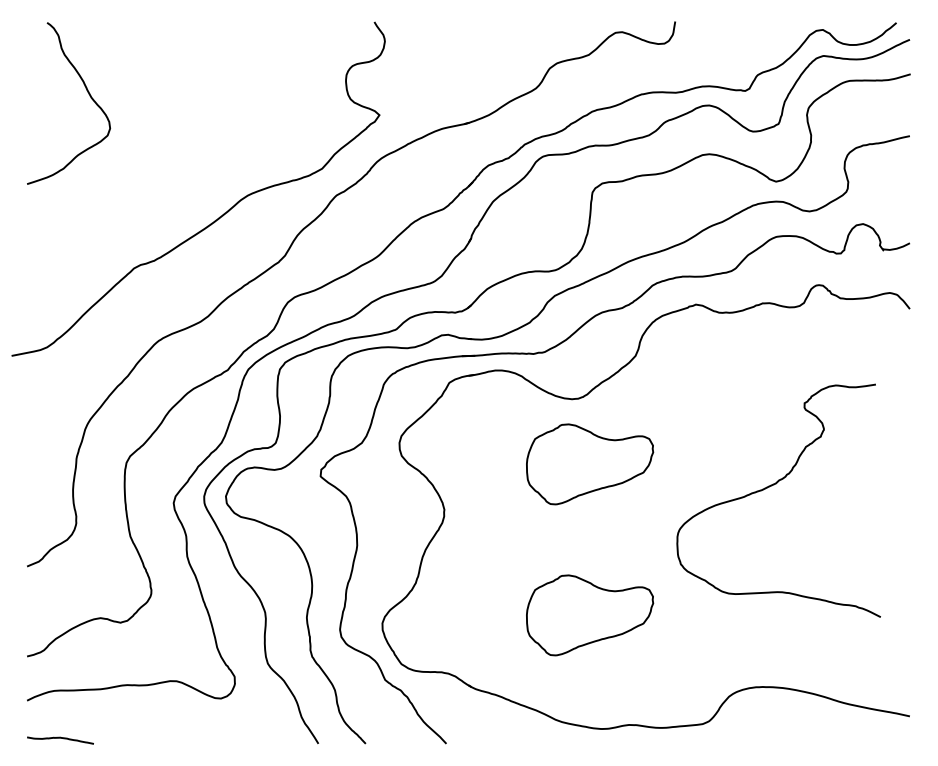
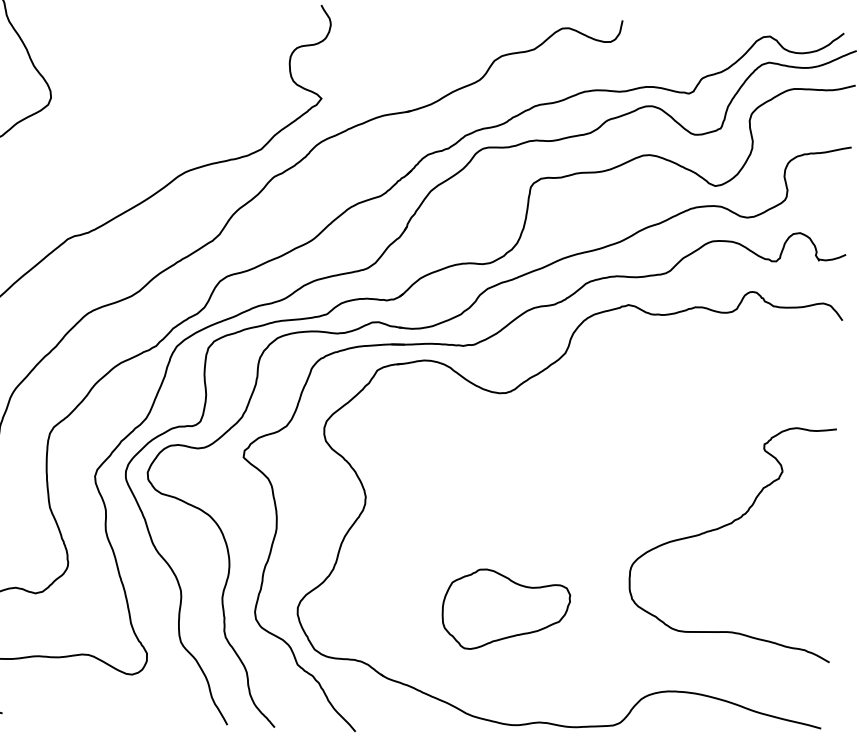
part: (590, 464) -> (514, 459), removed
curve: (774, 485) -> (730, 525), moved

